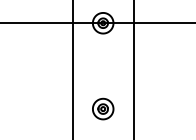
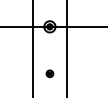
part: (102, 108) -> (49, 73), size x0.6

